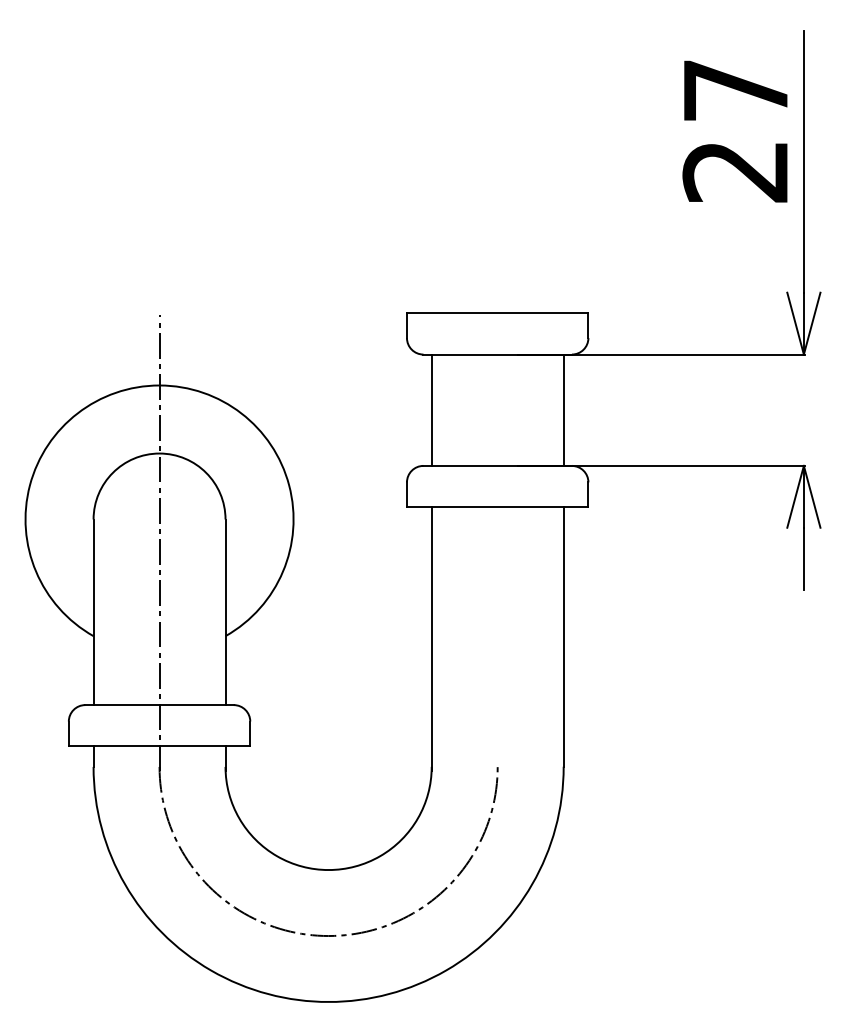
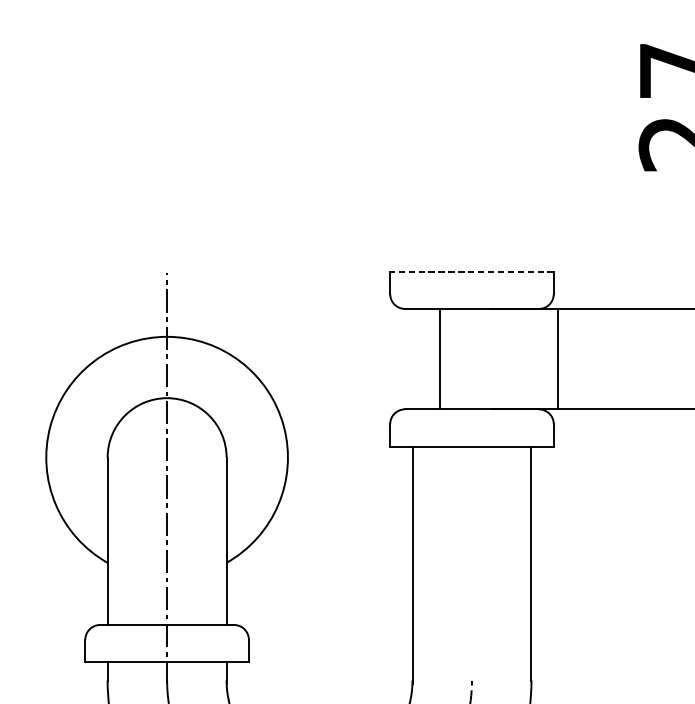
line: (497, 313) -> (471, 271), solid -> dashed
line: (431, 409) -> (439, 358), moved
line: (563, 409) -> (557, 358), moved

